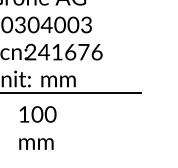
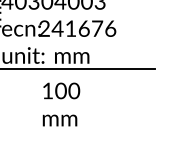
text: (37, 127) -> (61, 104), moved

